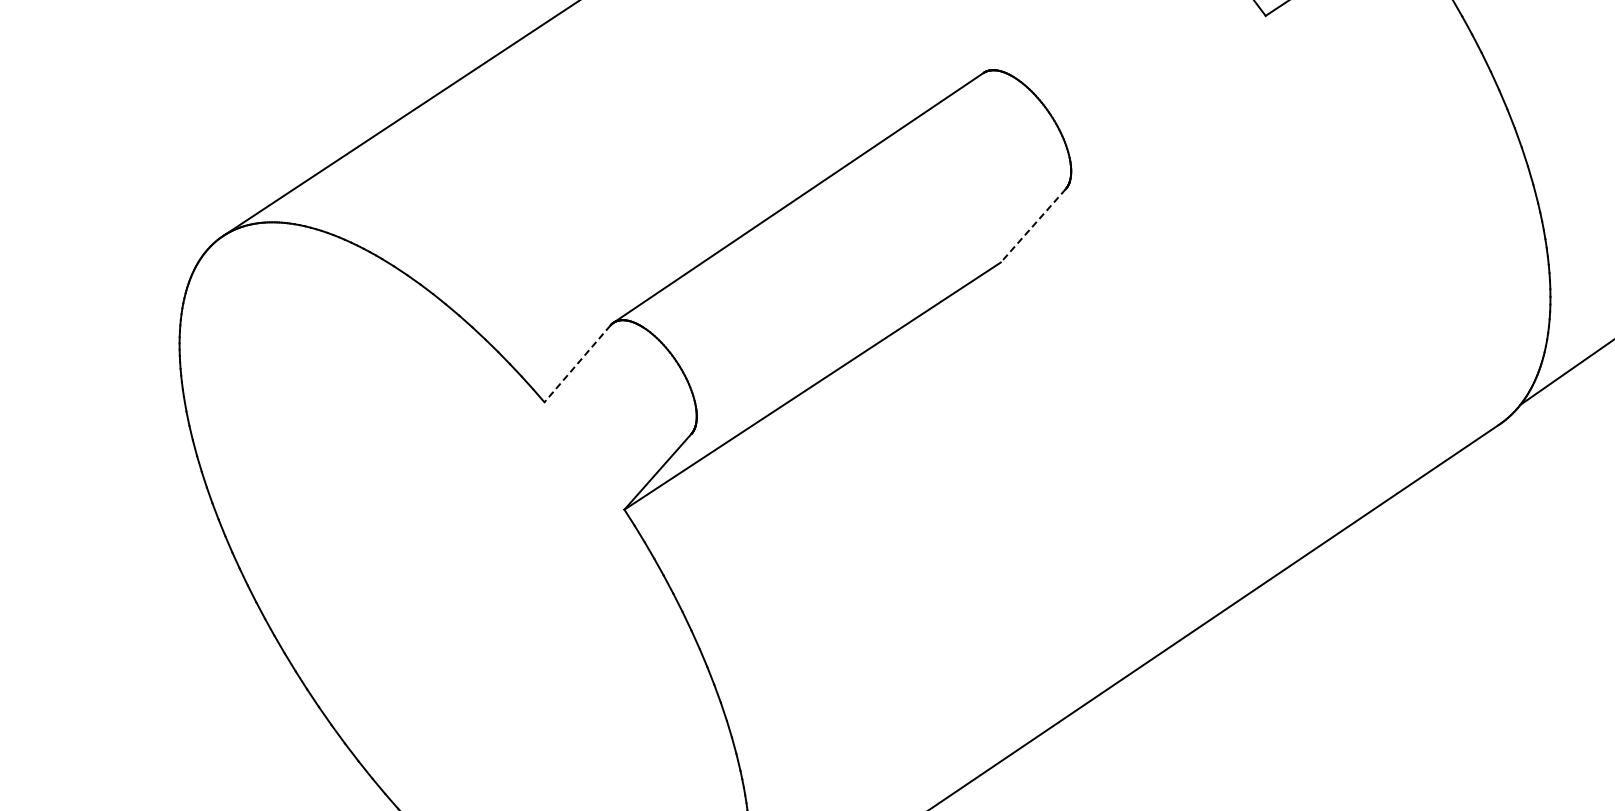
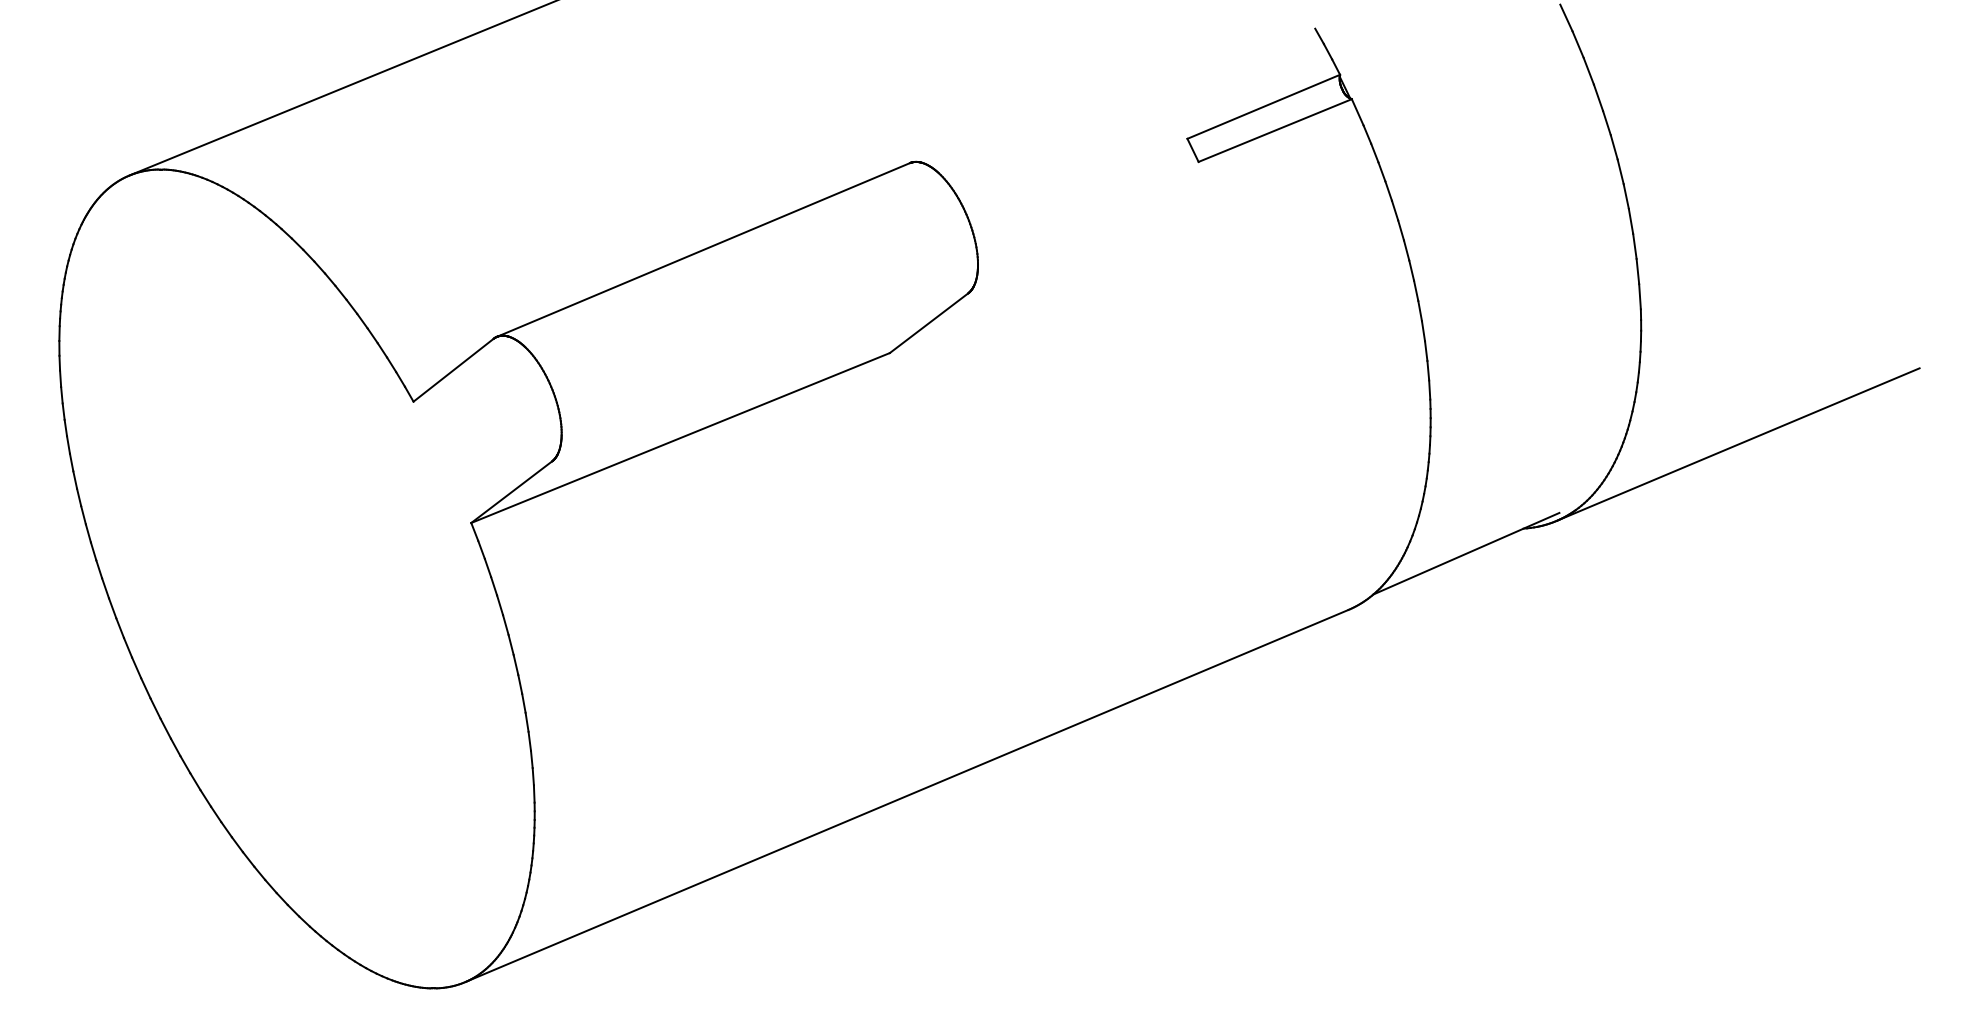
line: (1032, 226) -> (928, 323), dashed -> solid
line: (577, 364) -> (453, 370), dashed -> solid

